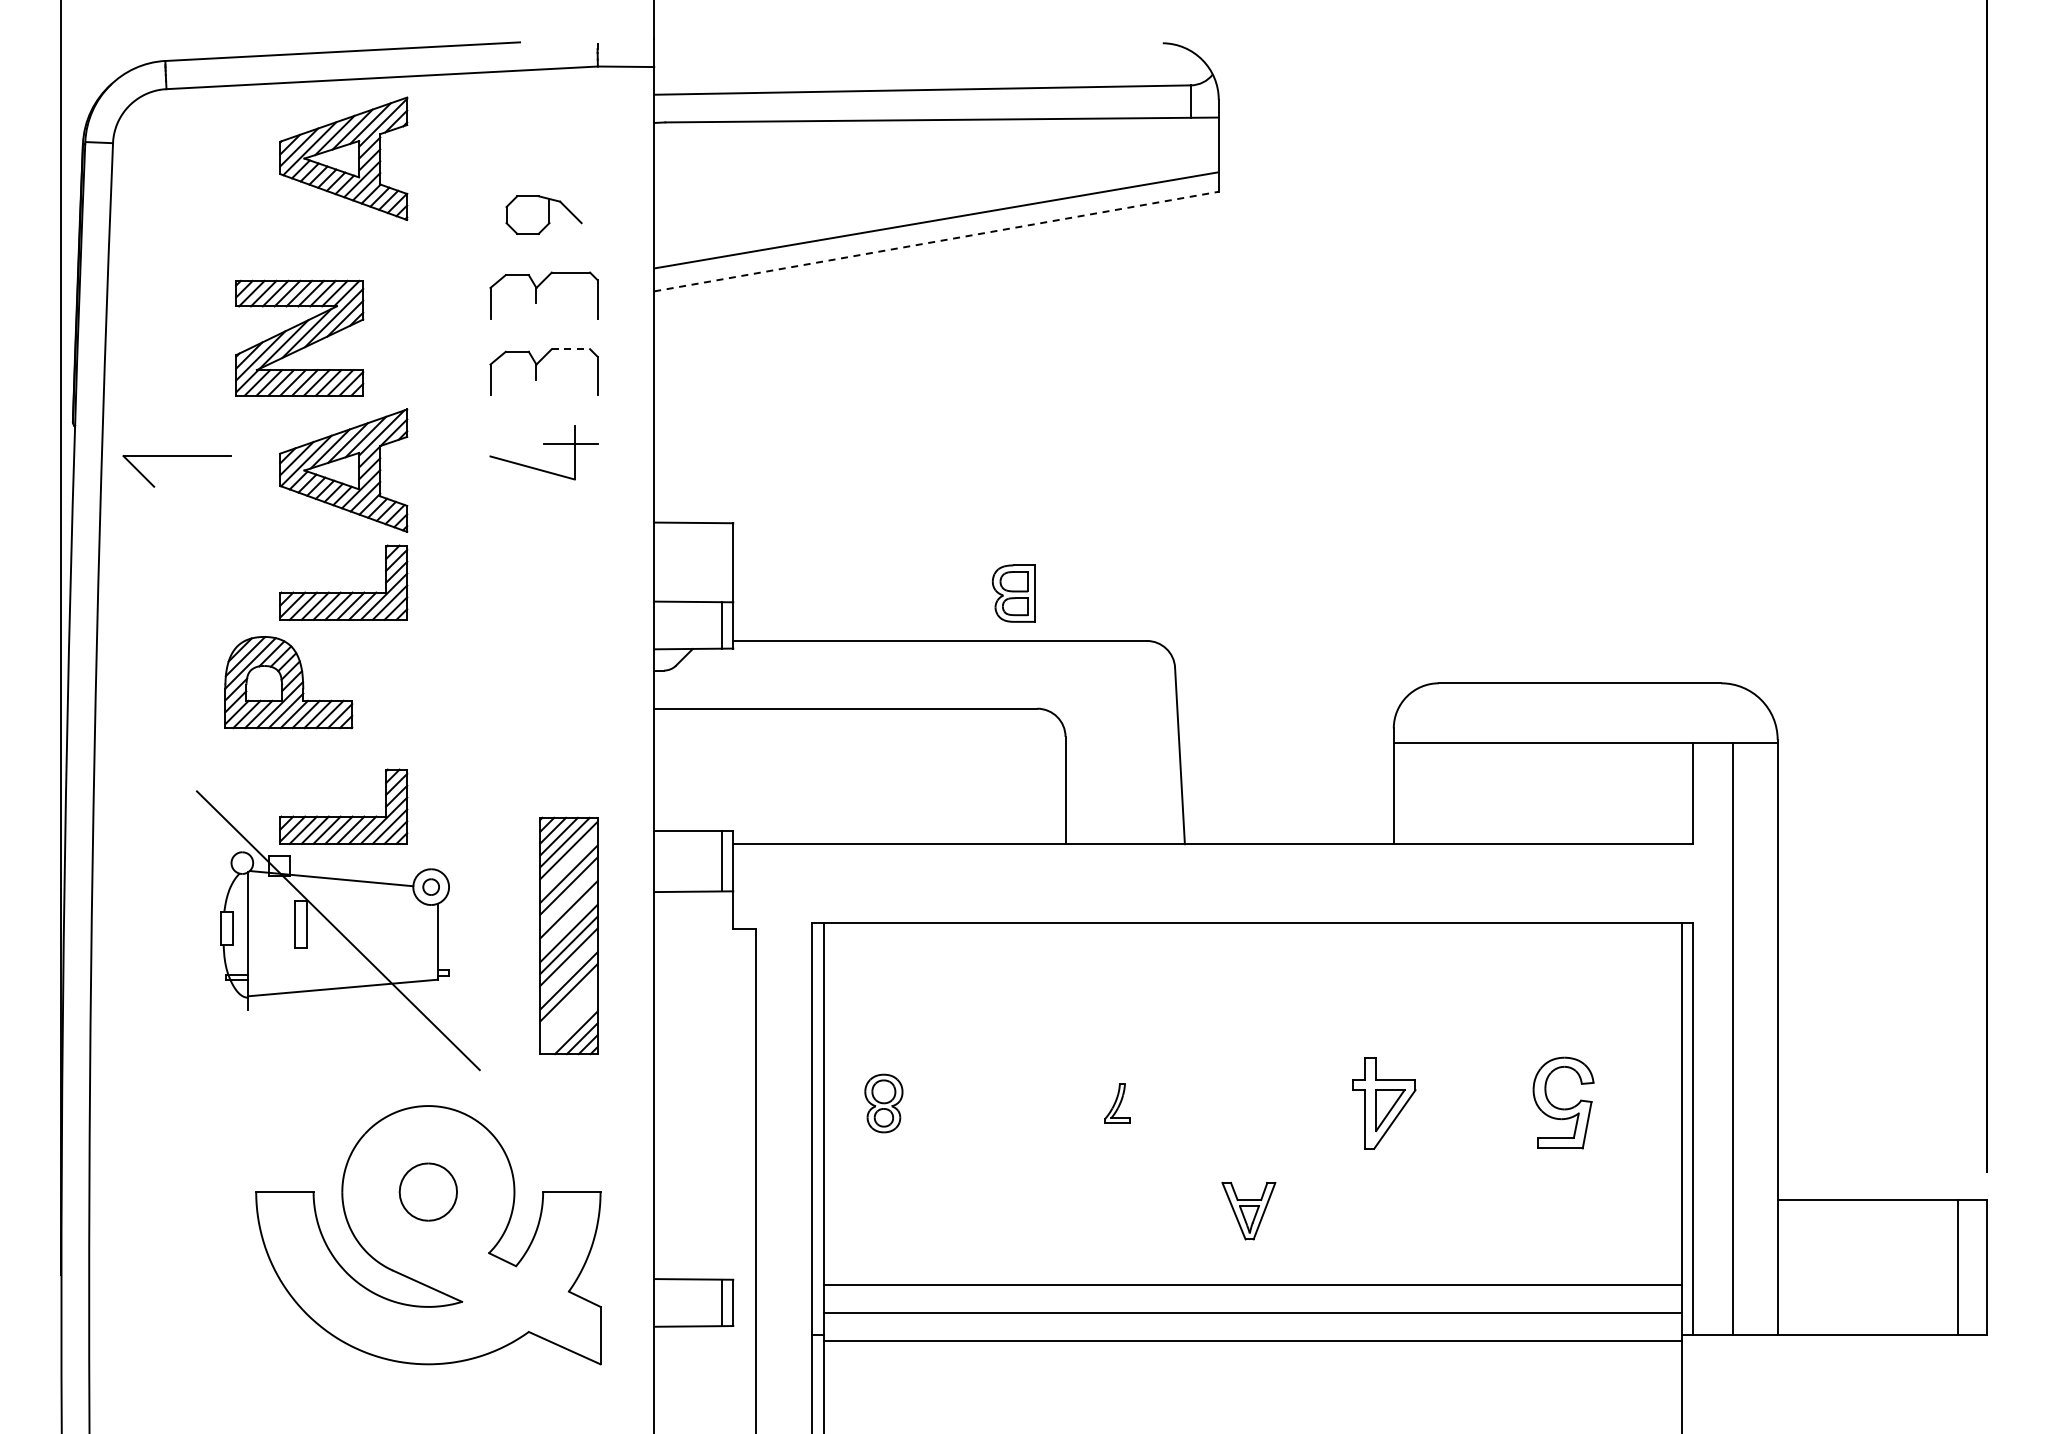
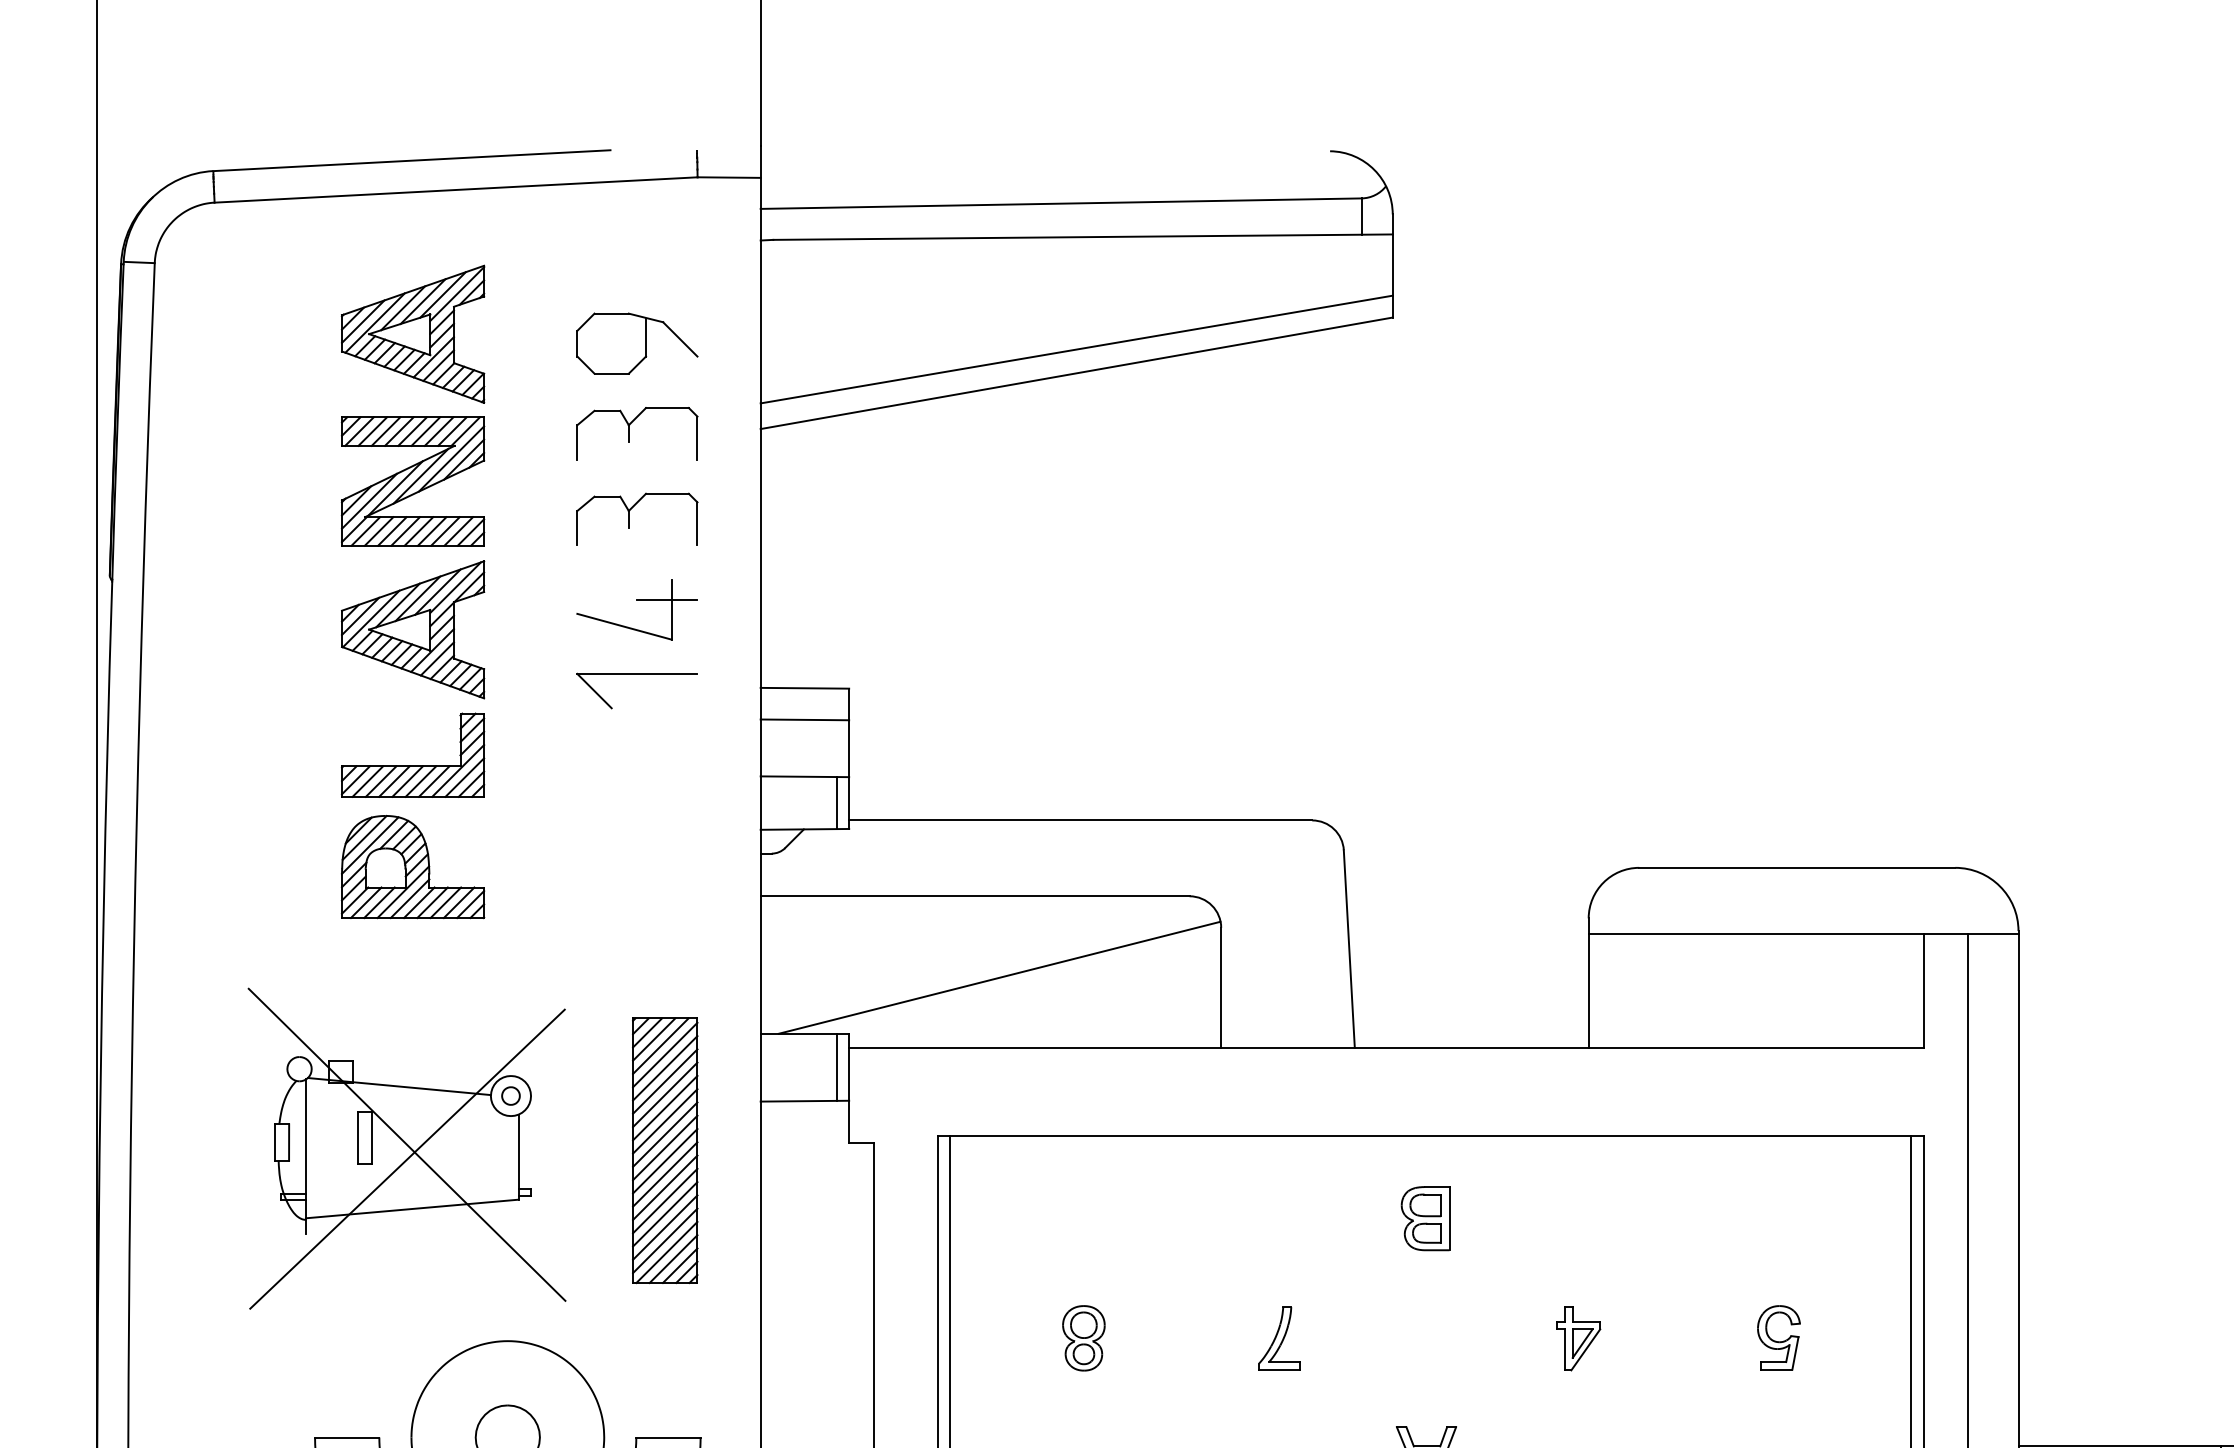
part: (343, 158) -> (412, 334), moved
part: (543, 214) -> (636, 342), size x1.43
line: (936, 241) -> (1076, 373), dashed -> solid
part: (299, 337) -> (412, 480), moved
line: (571, 349) -> (668, 494), dashed -> solid
part: (176, 456) -> (636, 674), moved
line: (693, 550) -> (804, 719), added
part: (1013, 593) -> (1424, 1218), moved
part: (288, 682) -> (412, 866), moved
line: (867, 781) -> (999, 977), added
part: (340, 815) -> (409, 1015), removed
line: (568, 862) -> (664, 1068), added
line: (568, 897) -> (664, 1107), added
line: (568, 921) -> (664, 1134), added
line: (338, 943) -> (407, 1159), added
line: (568, 968) -> (664, 1187), added
line: (568, 1004) -> (664, 1227), added
line: (568, 1016) -> (664, 1240), added
line: (570, 1026) -> (666, 1252), added
part: (1563, 1102) -> (1778, 1337), size x0.62
part: (883, 1103) -> (1083, 1338), moved
part: (1117, 1103) -> (1279, 1338), size x1.43
part: (1384, 1104) -> (1578, 1339), size x0.62

